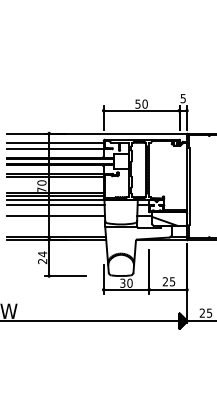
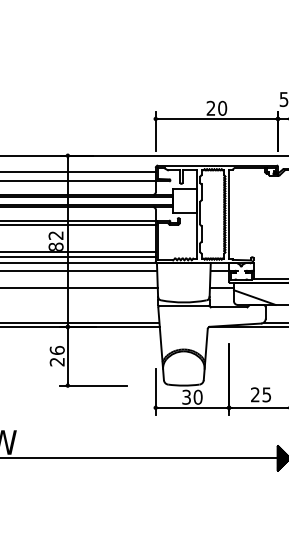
text: (137, 103) -> (210, 107), 50 -> 20
text: (41, 185) -> (55, 239), 70 -> 82
text: (42, 254) -> (57, 350), 24 -> 26

